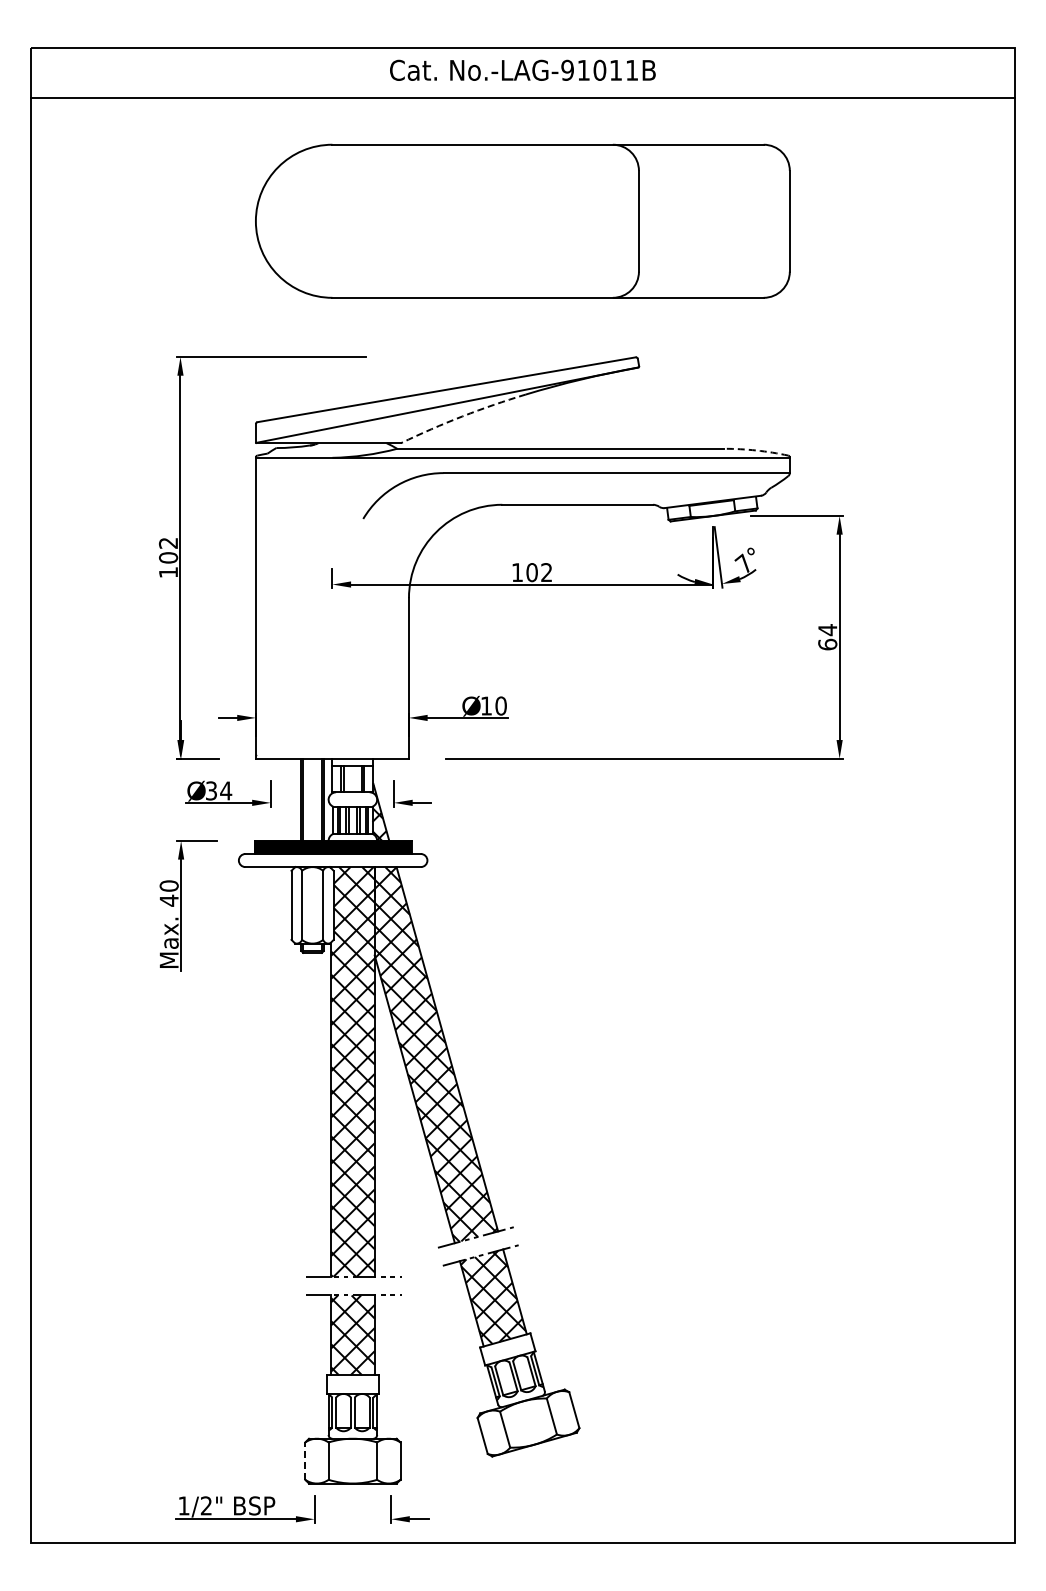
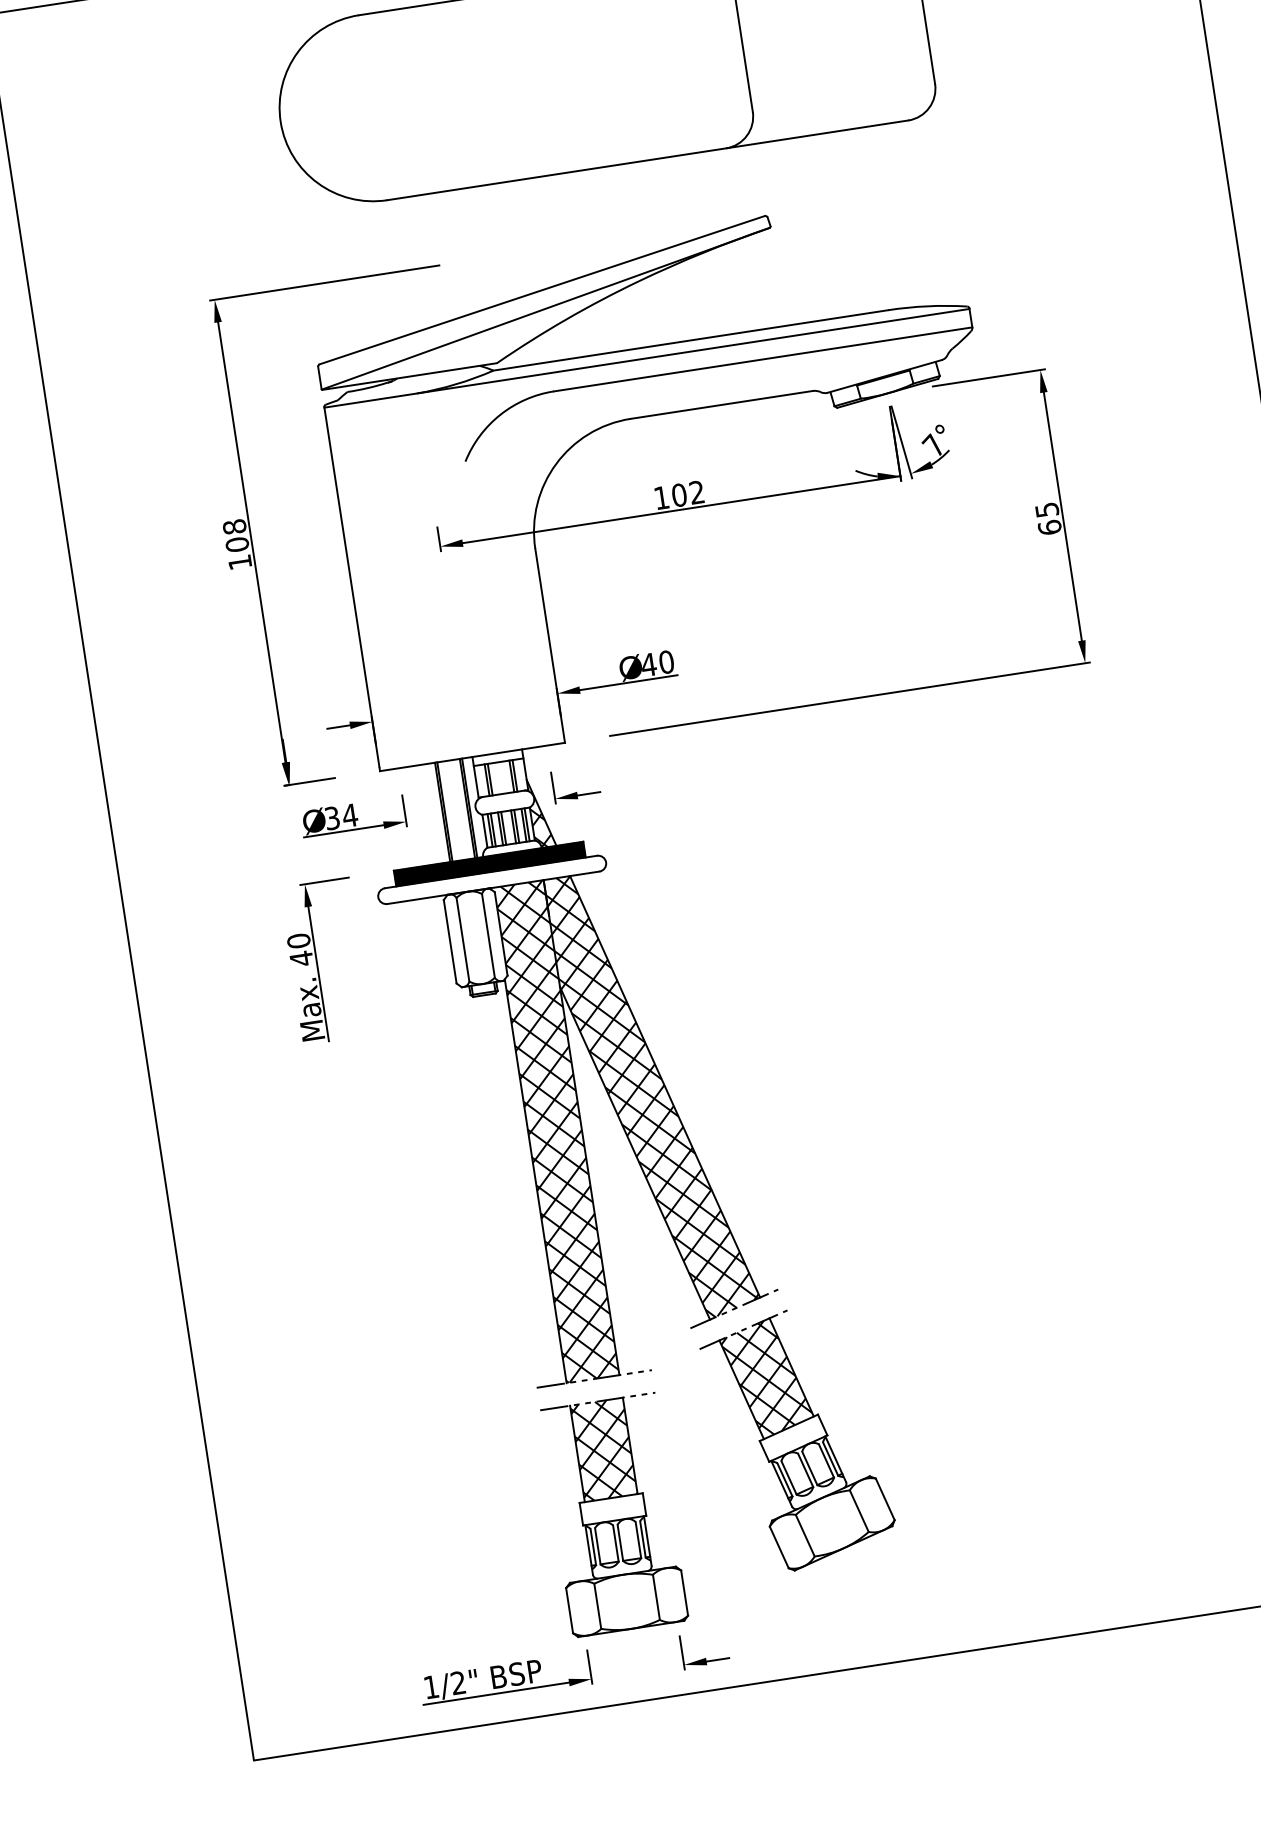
arc: (462, 416) -> (566, 319), dashed -> solid
arc: (756, 450) -> (927, 306), dashed -> solid
text: (168, 542) -> (234, 526), 102 -> 108
text: (827, 630) -> (1046, 510), 64 -> 65
text: (486, 705) -> (648, 664), 10 -> 40
line: (305, 1461) -> (569, 1611), dashed -> solid

